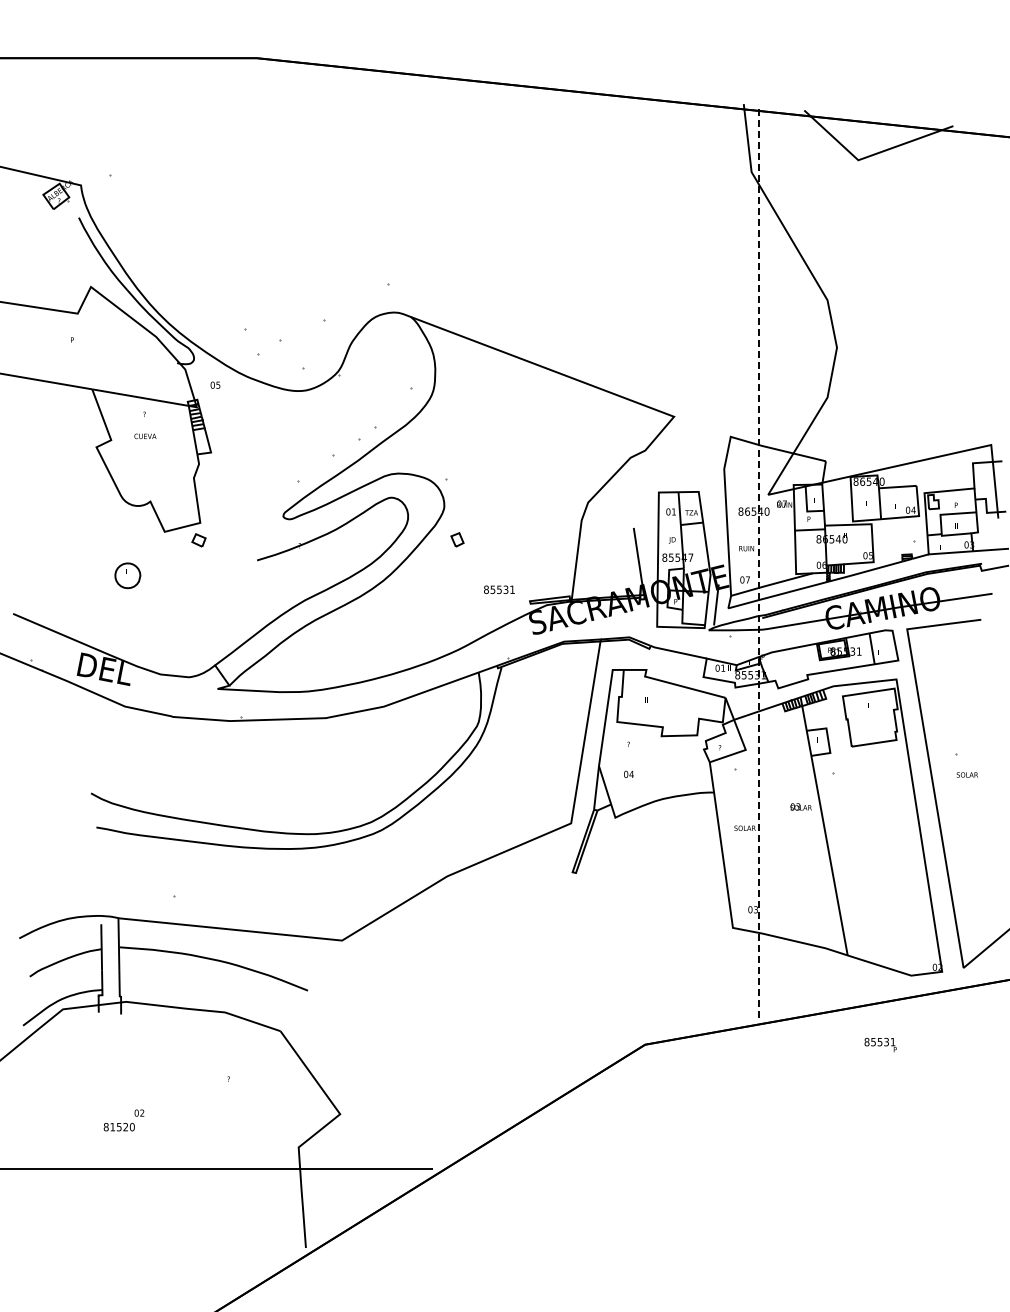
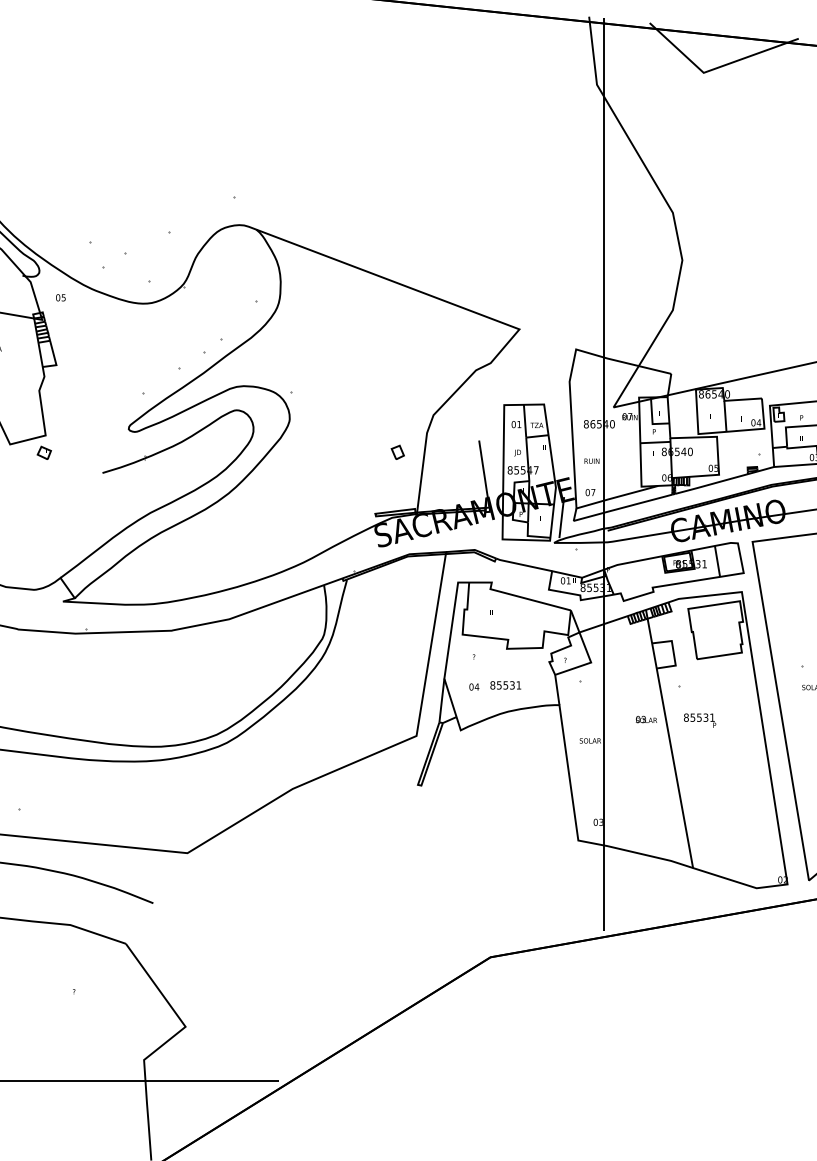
part: (457, 539) -> (397, 452), moved
line: (758, 561) -> (603, 474), dashed -> solid
text: (499, 589) -> (505, 685), moved
text: (880, 1044) -> (699, 720), moved

